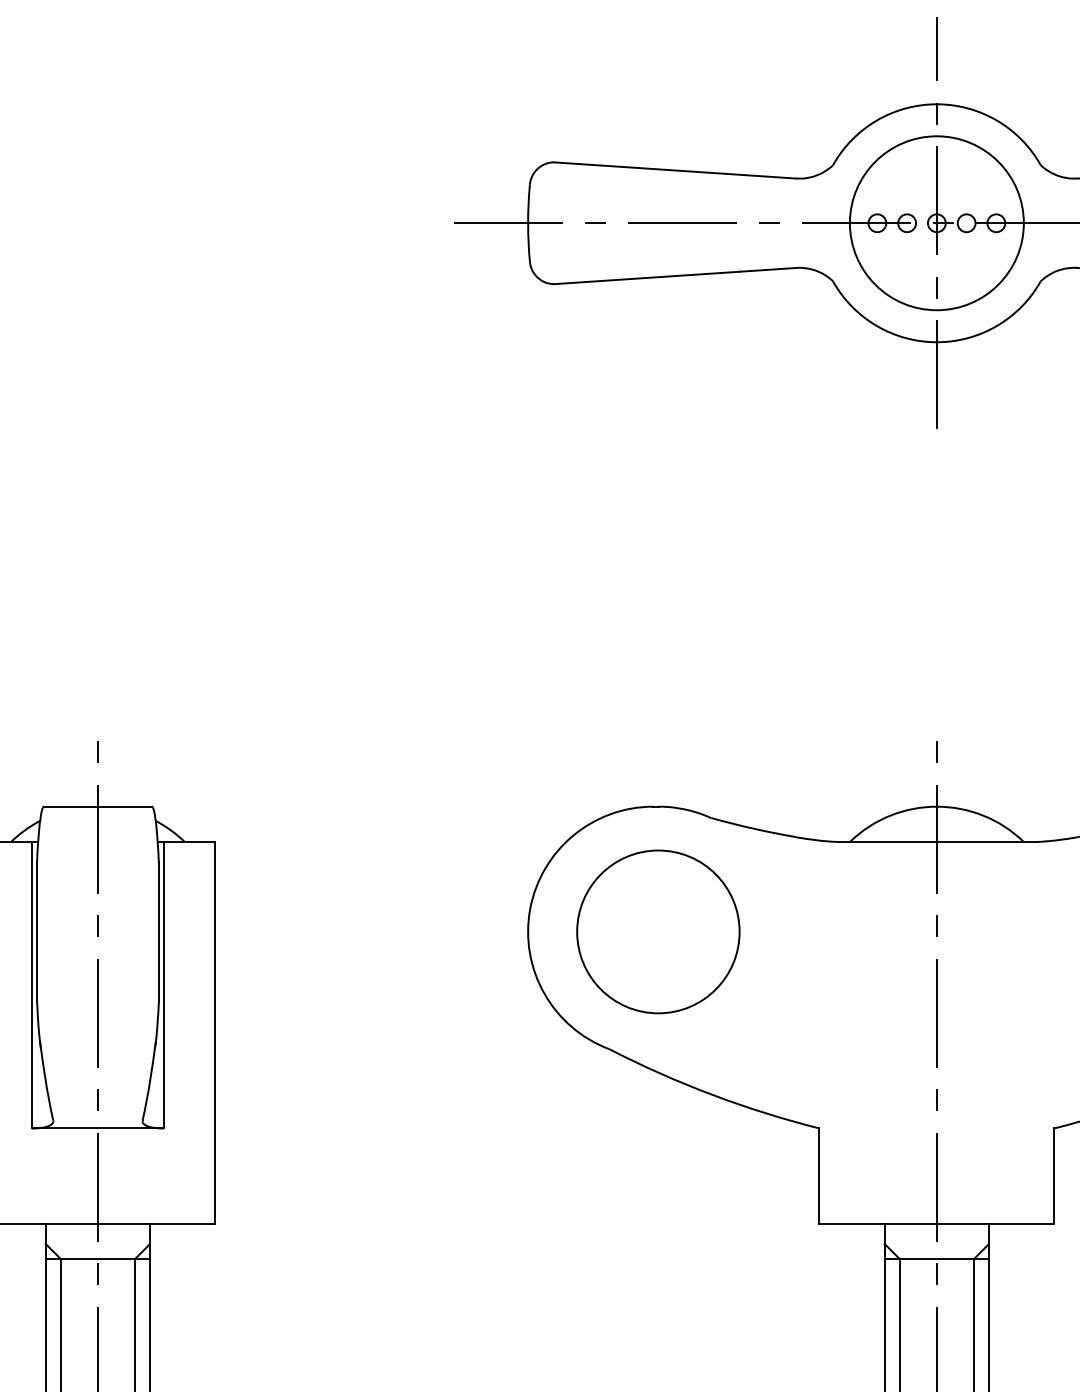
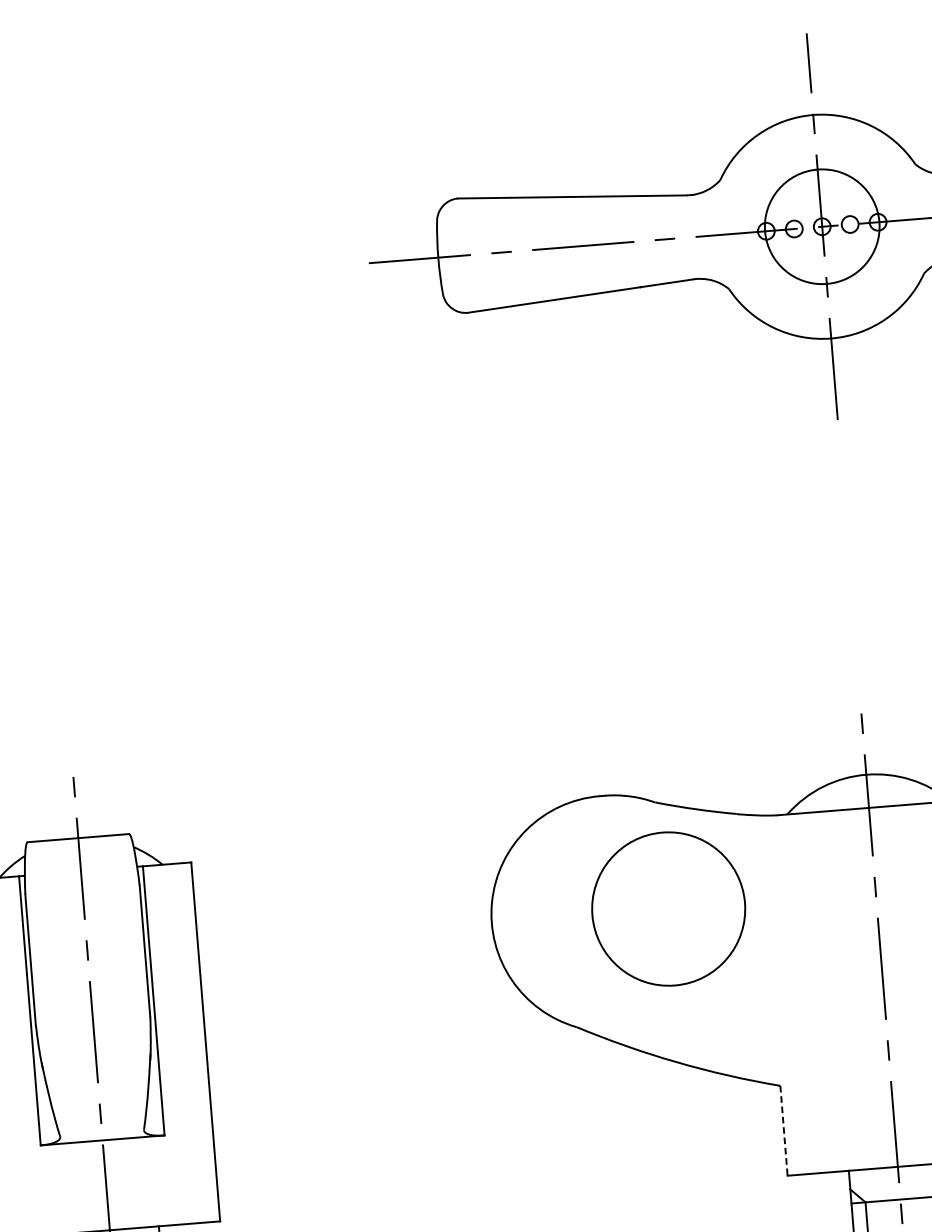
circle: (936, 223) -> (821, 227), size x0.7
part: (658, 931) -> (668, 908), moved
line: (819, 1176) -> (784, 1130), solid -> dashed

